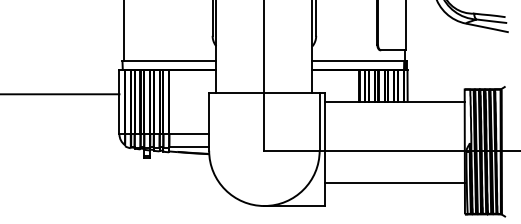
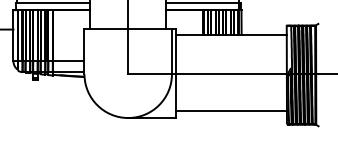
line: (394, 182) -> (231, 111), moved

